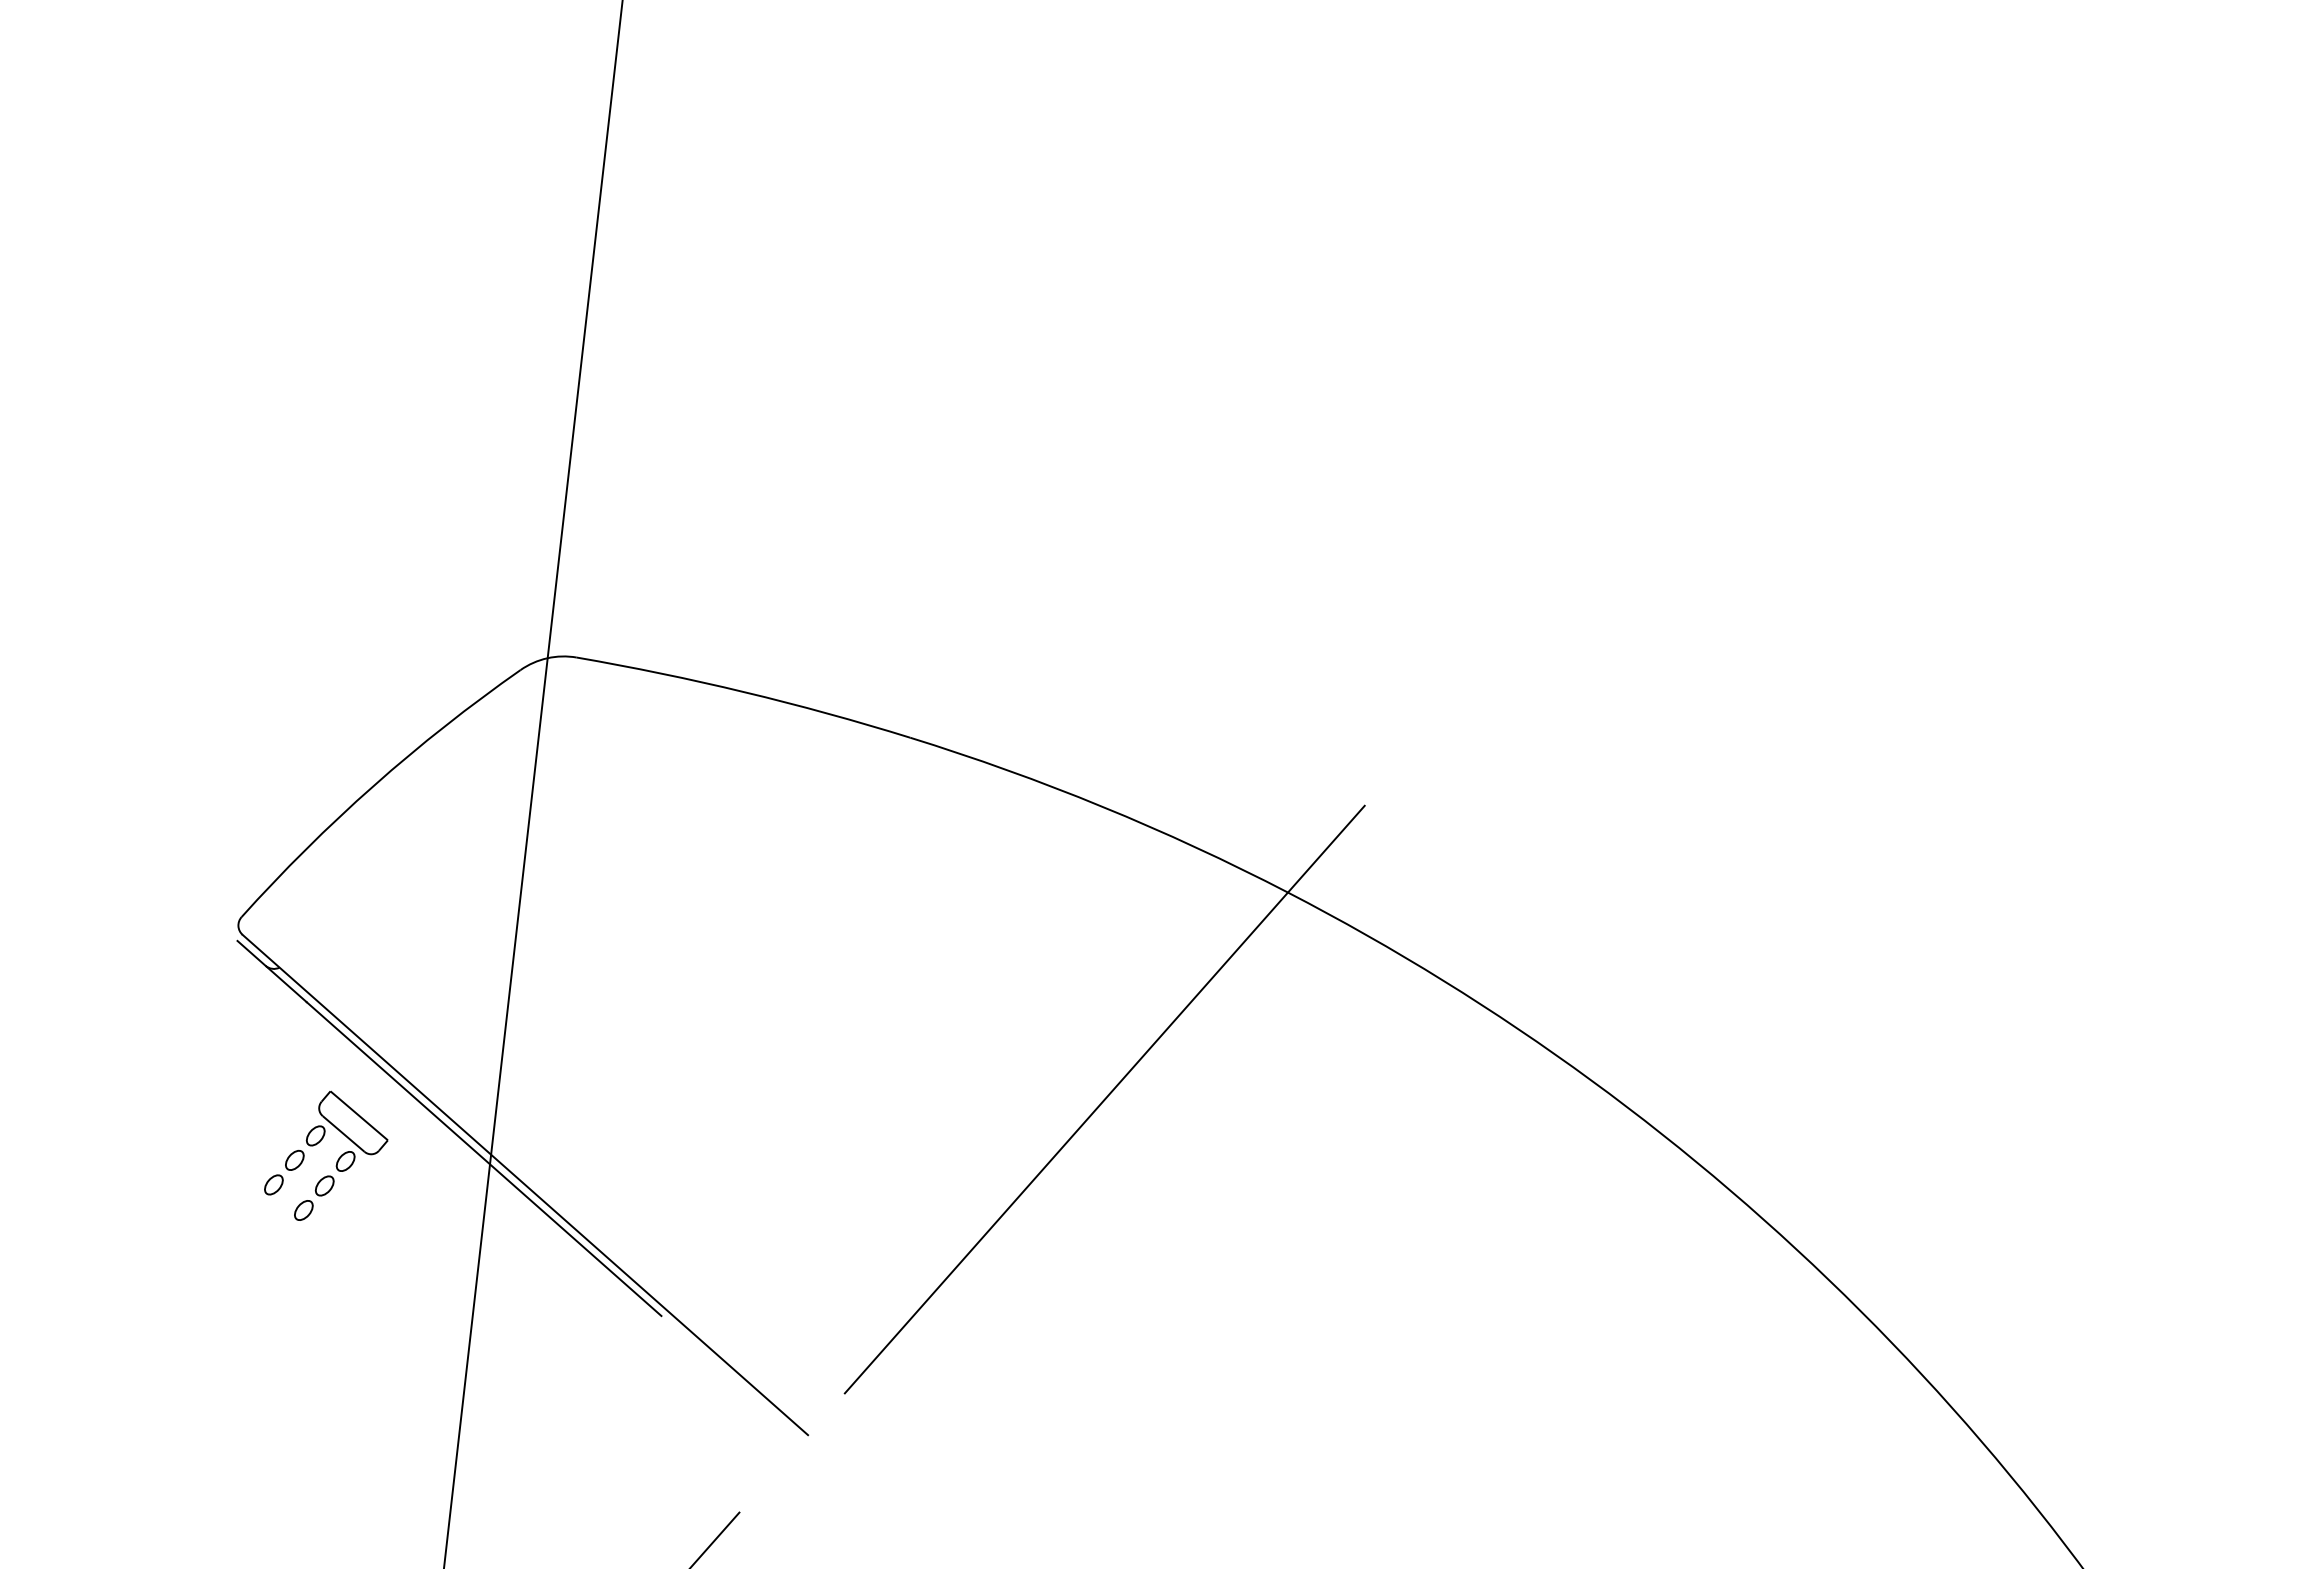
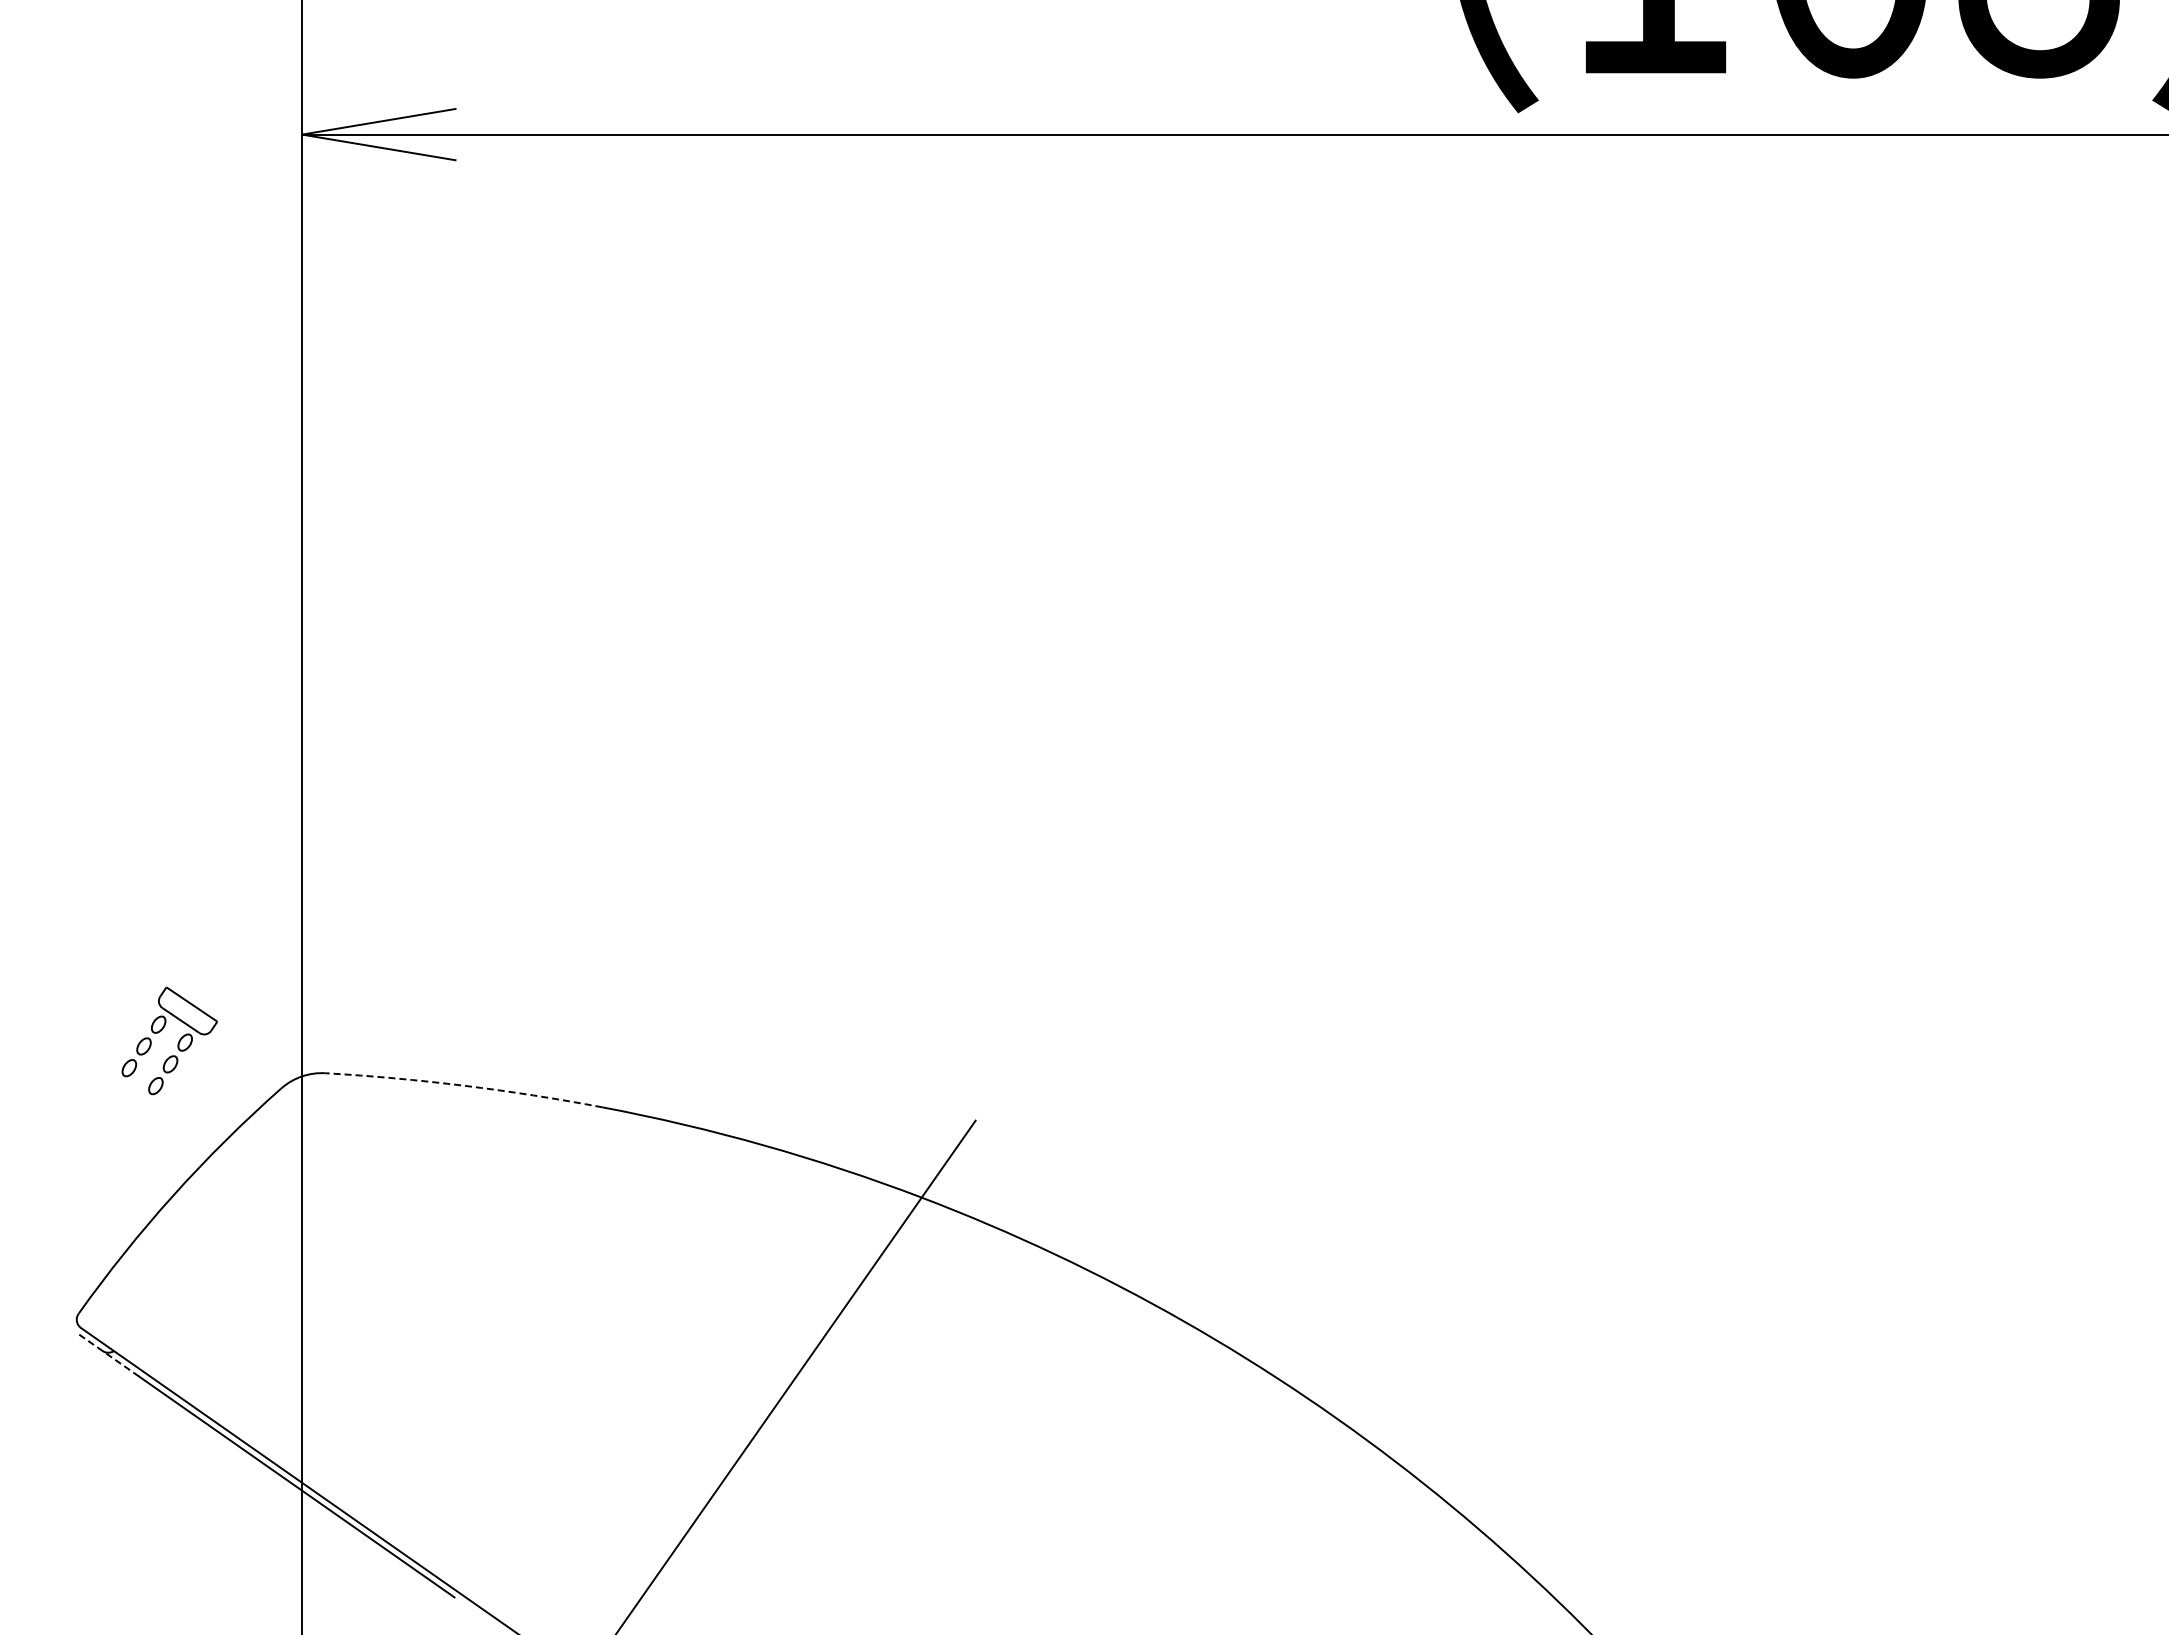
arc: (744, 691) -> (464, 1085), solid -> dashed
line: (272, 971) -> (108, 1354), solid -> dashed
part: (336, 1161) -> (177, 1043), moved

